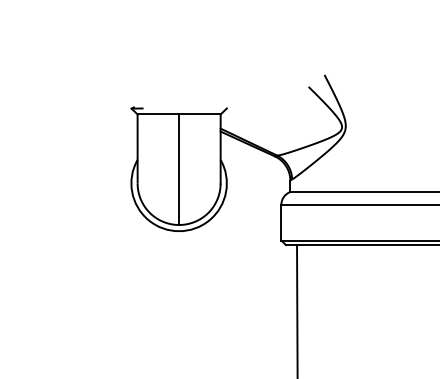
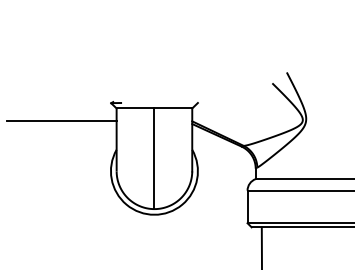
line: (77, 128) -> (61, 121), added

